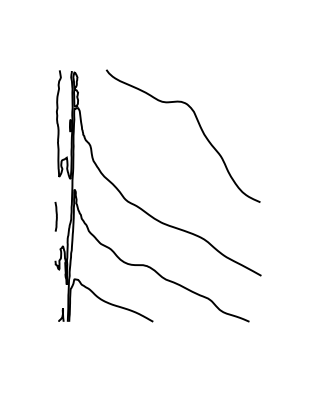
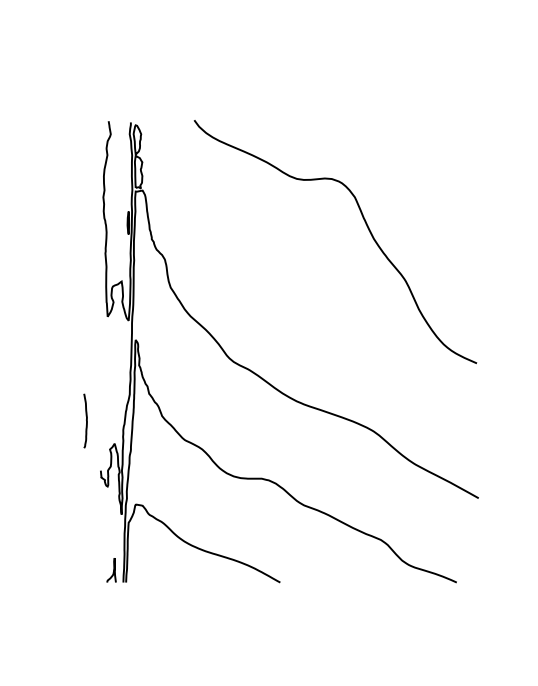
line: (56, 216) -> (86, 420), moved

